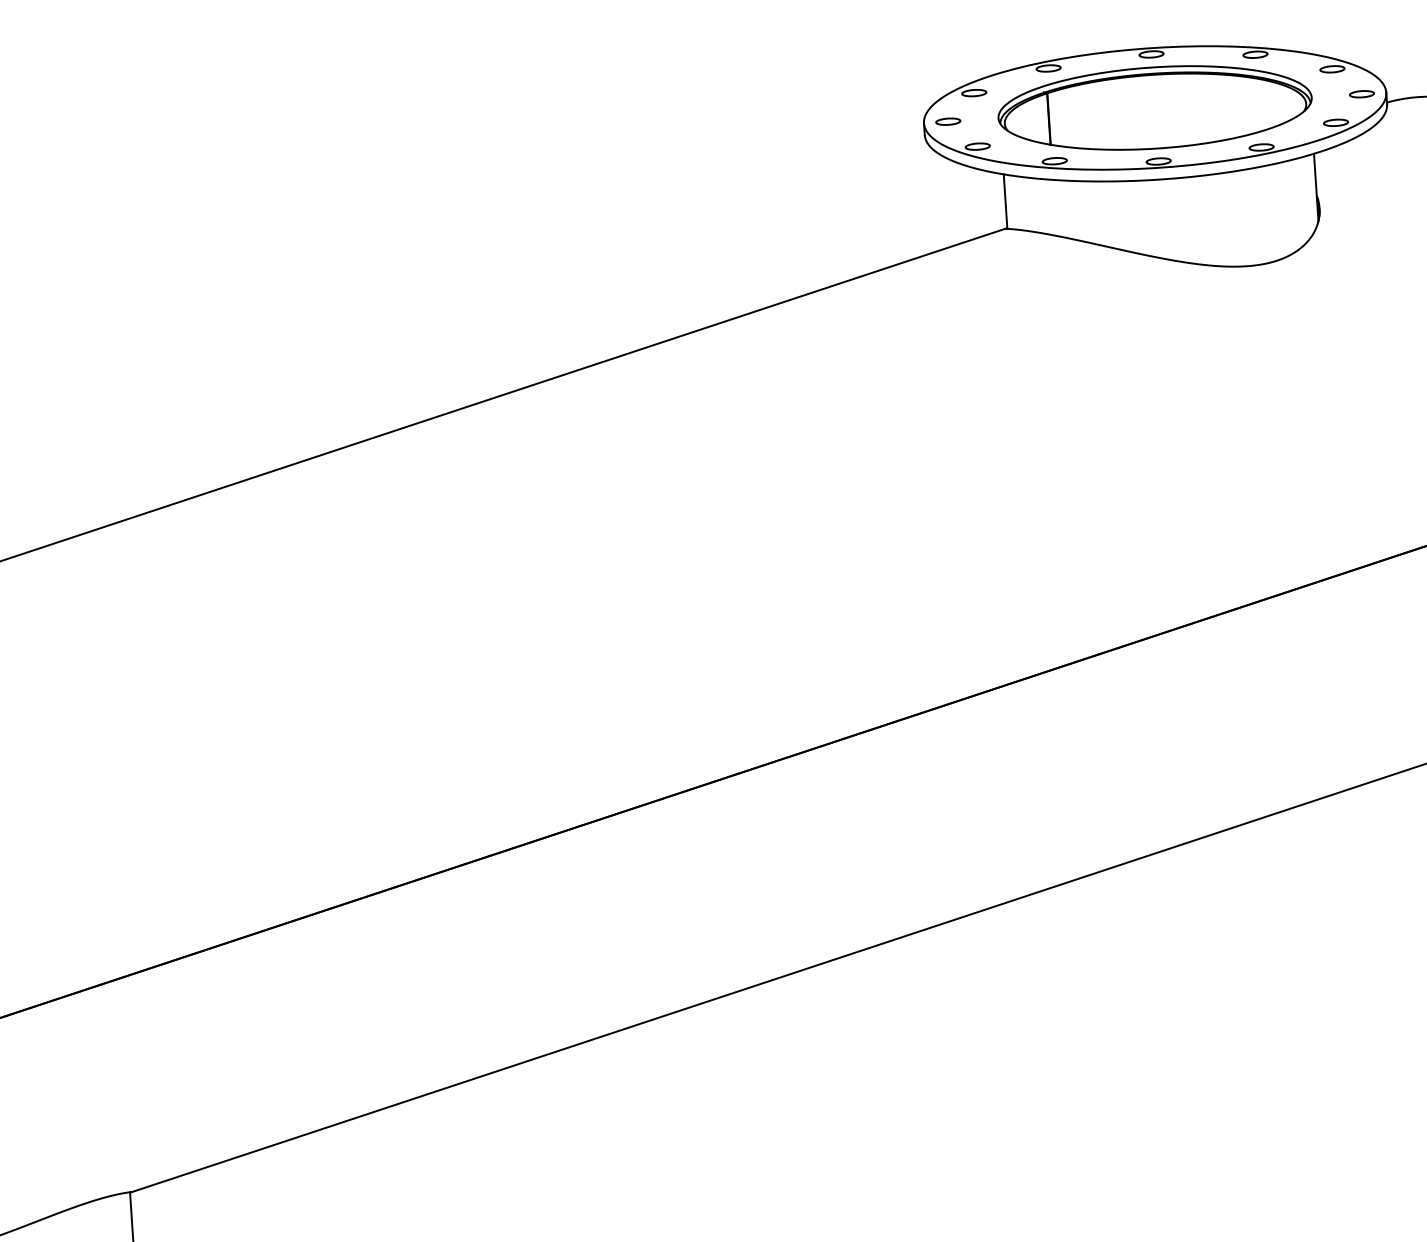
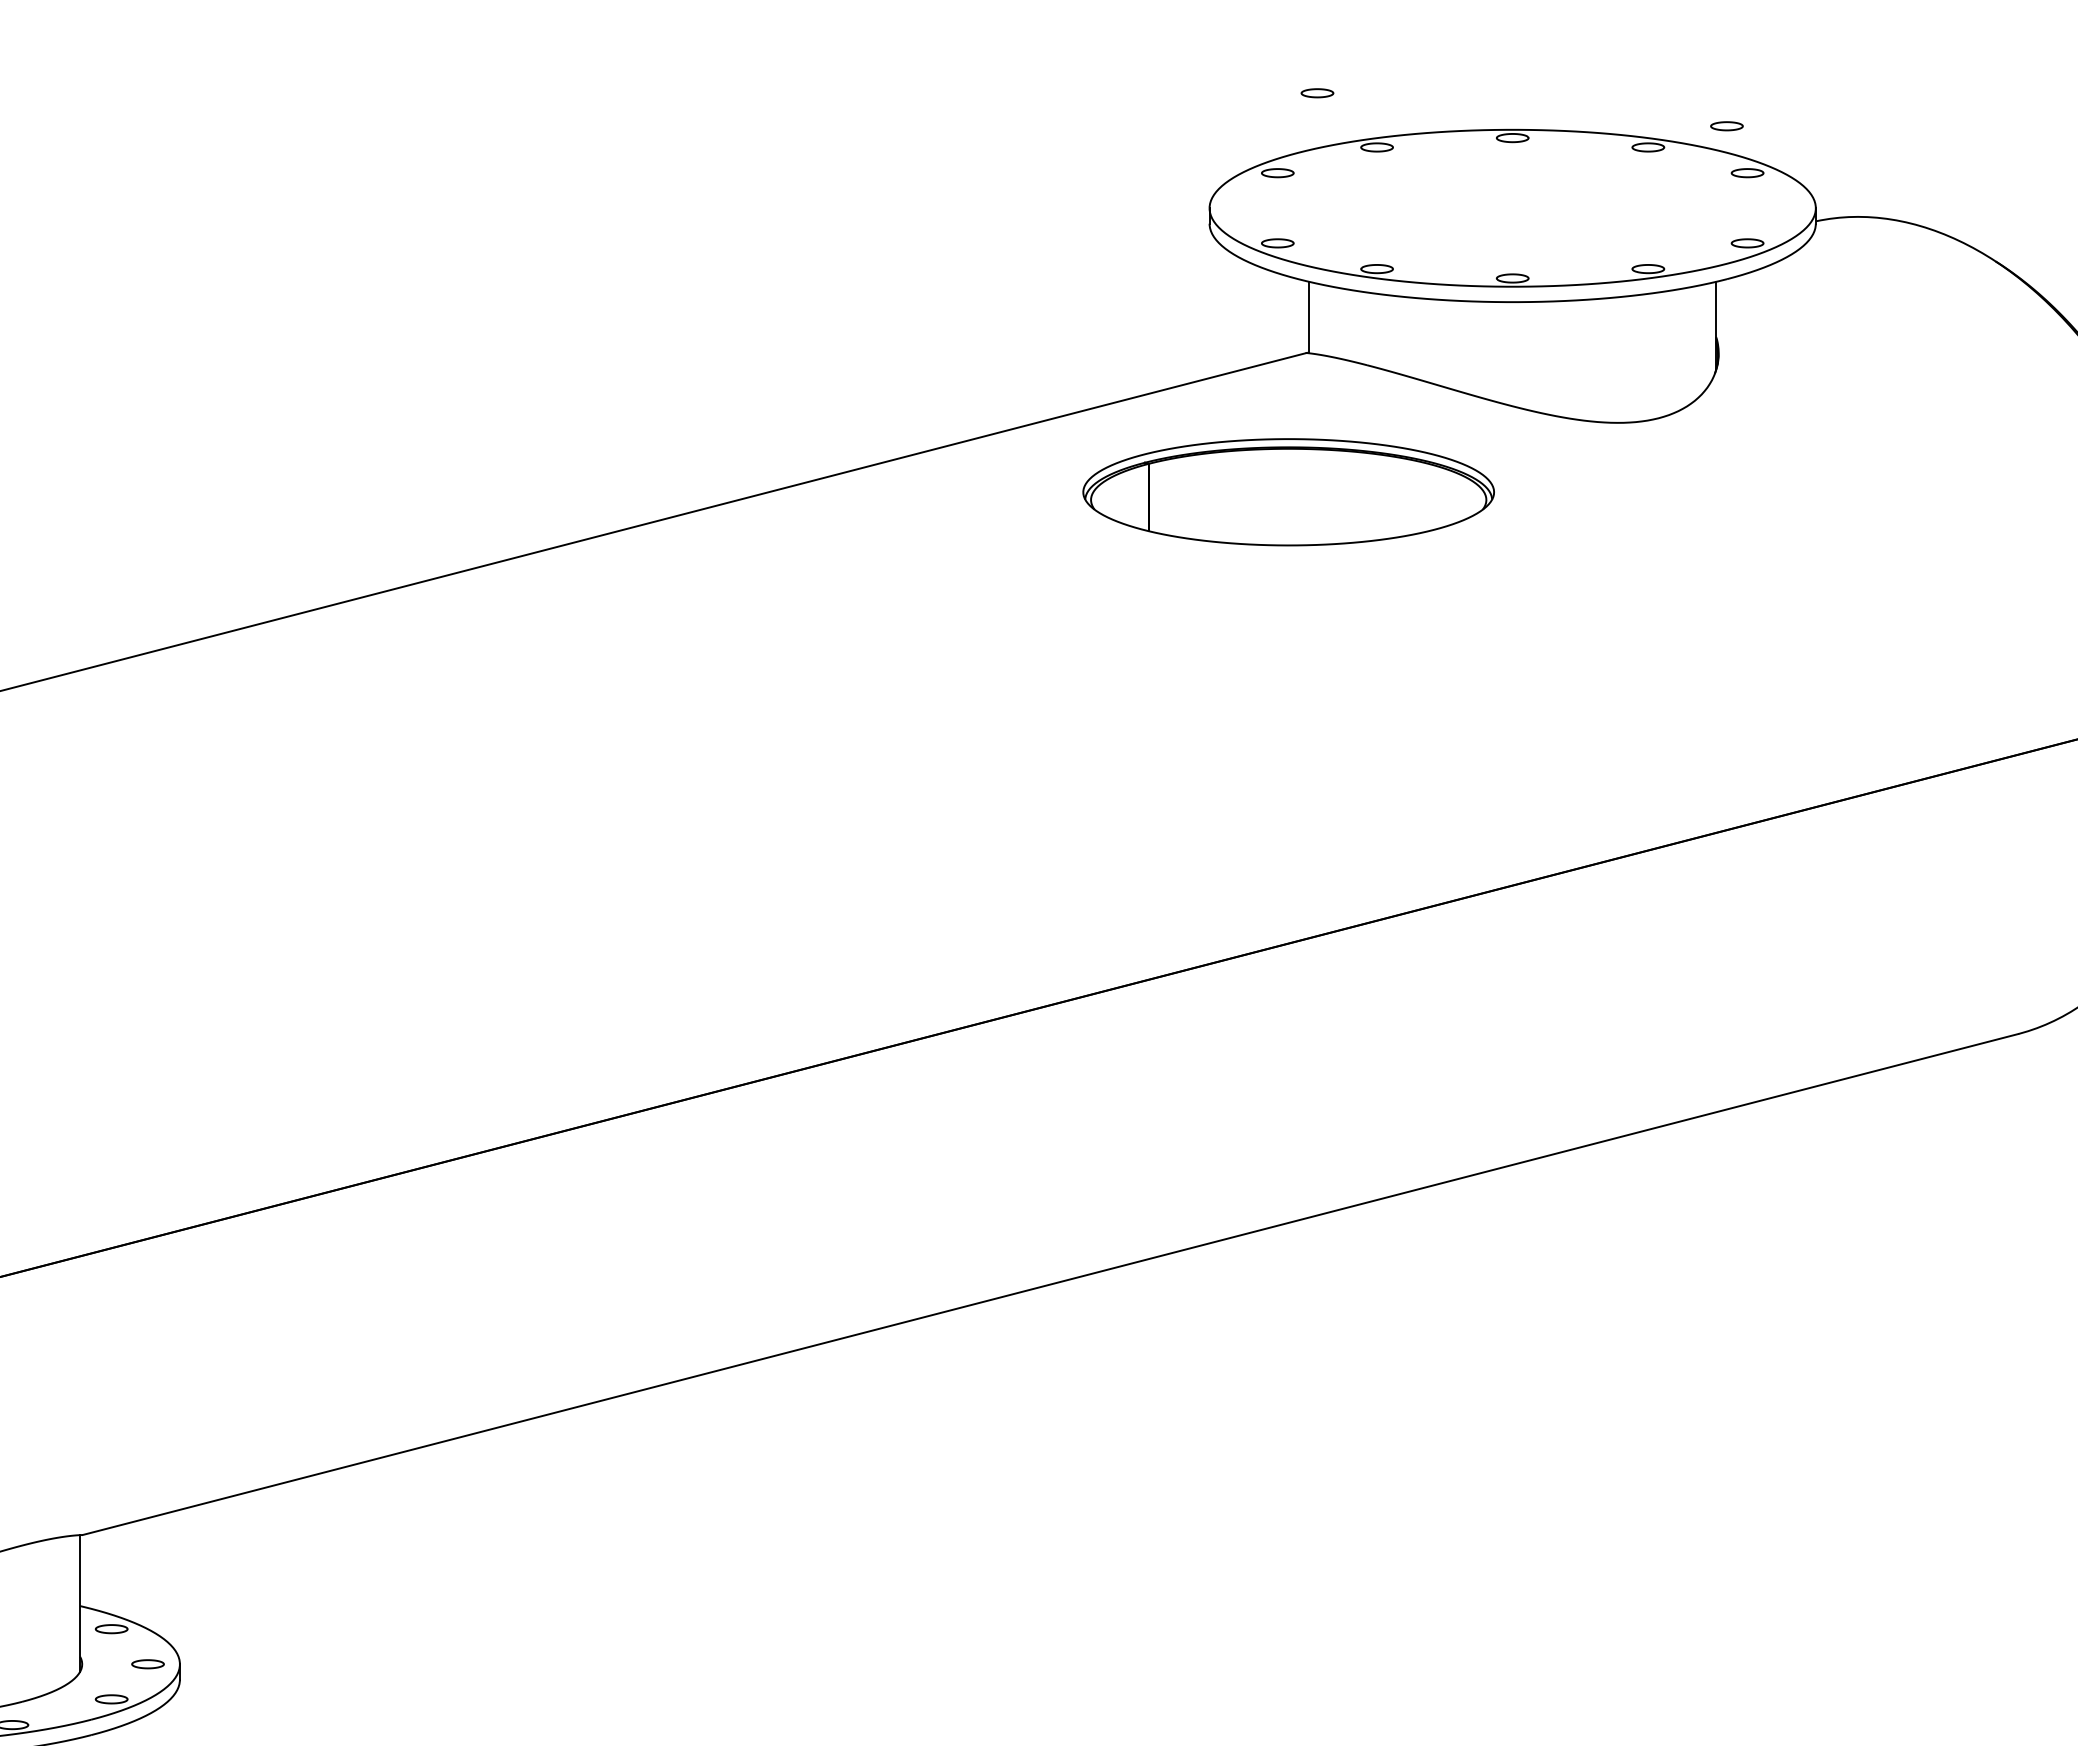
part: (1361, 94) -> (1726, 126), moved
part: (1154, 108) -> (1288, 492), moved
part: (948, 121) -> (1317, 93), moved

